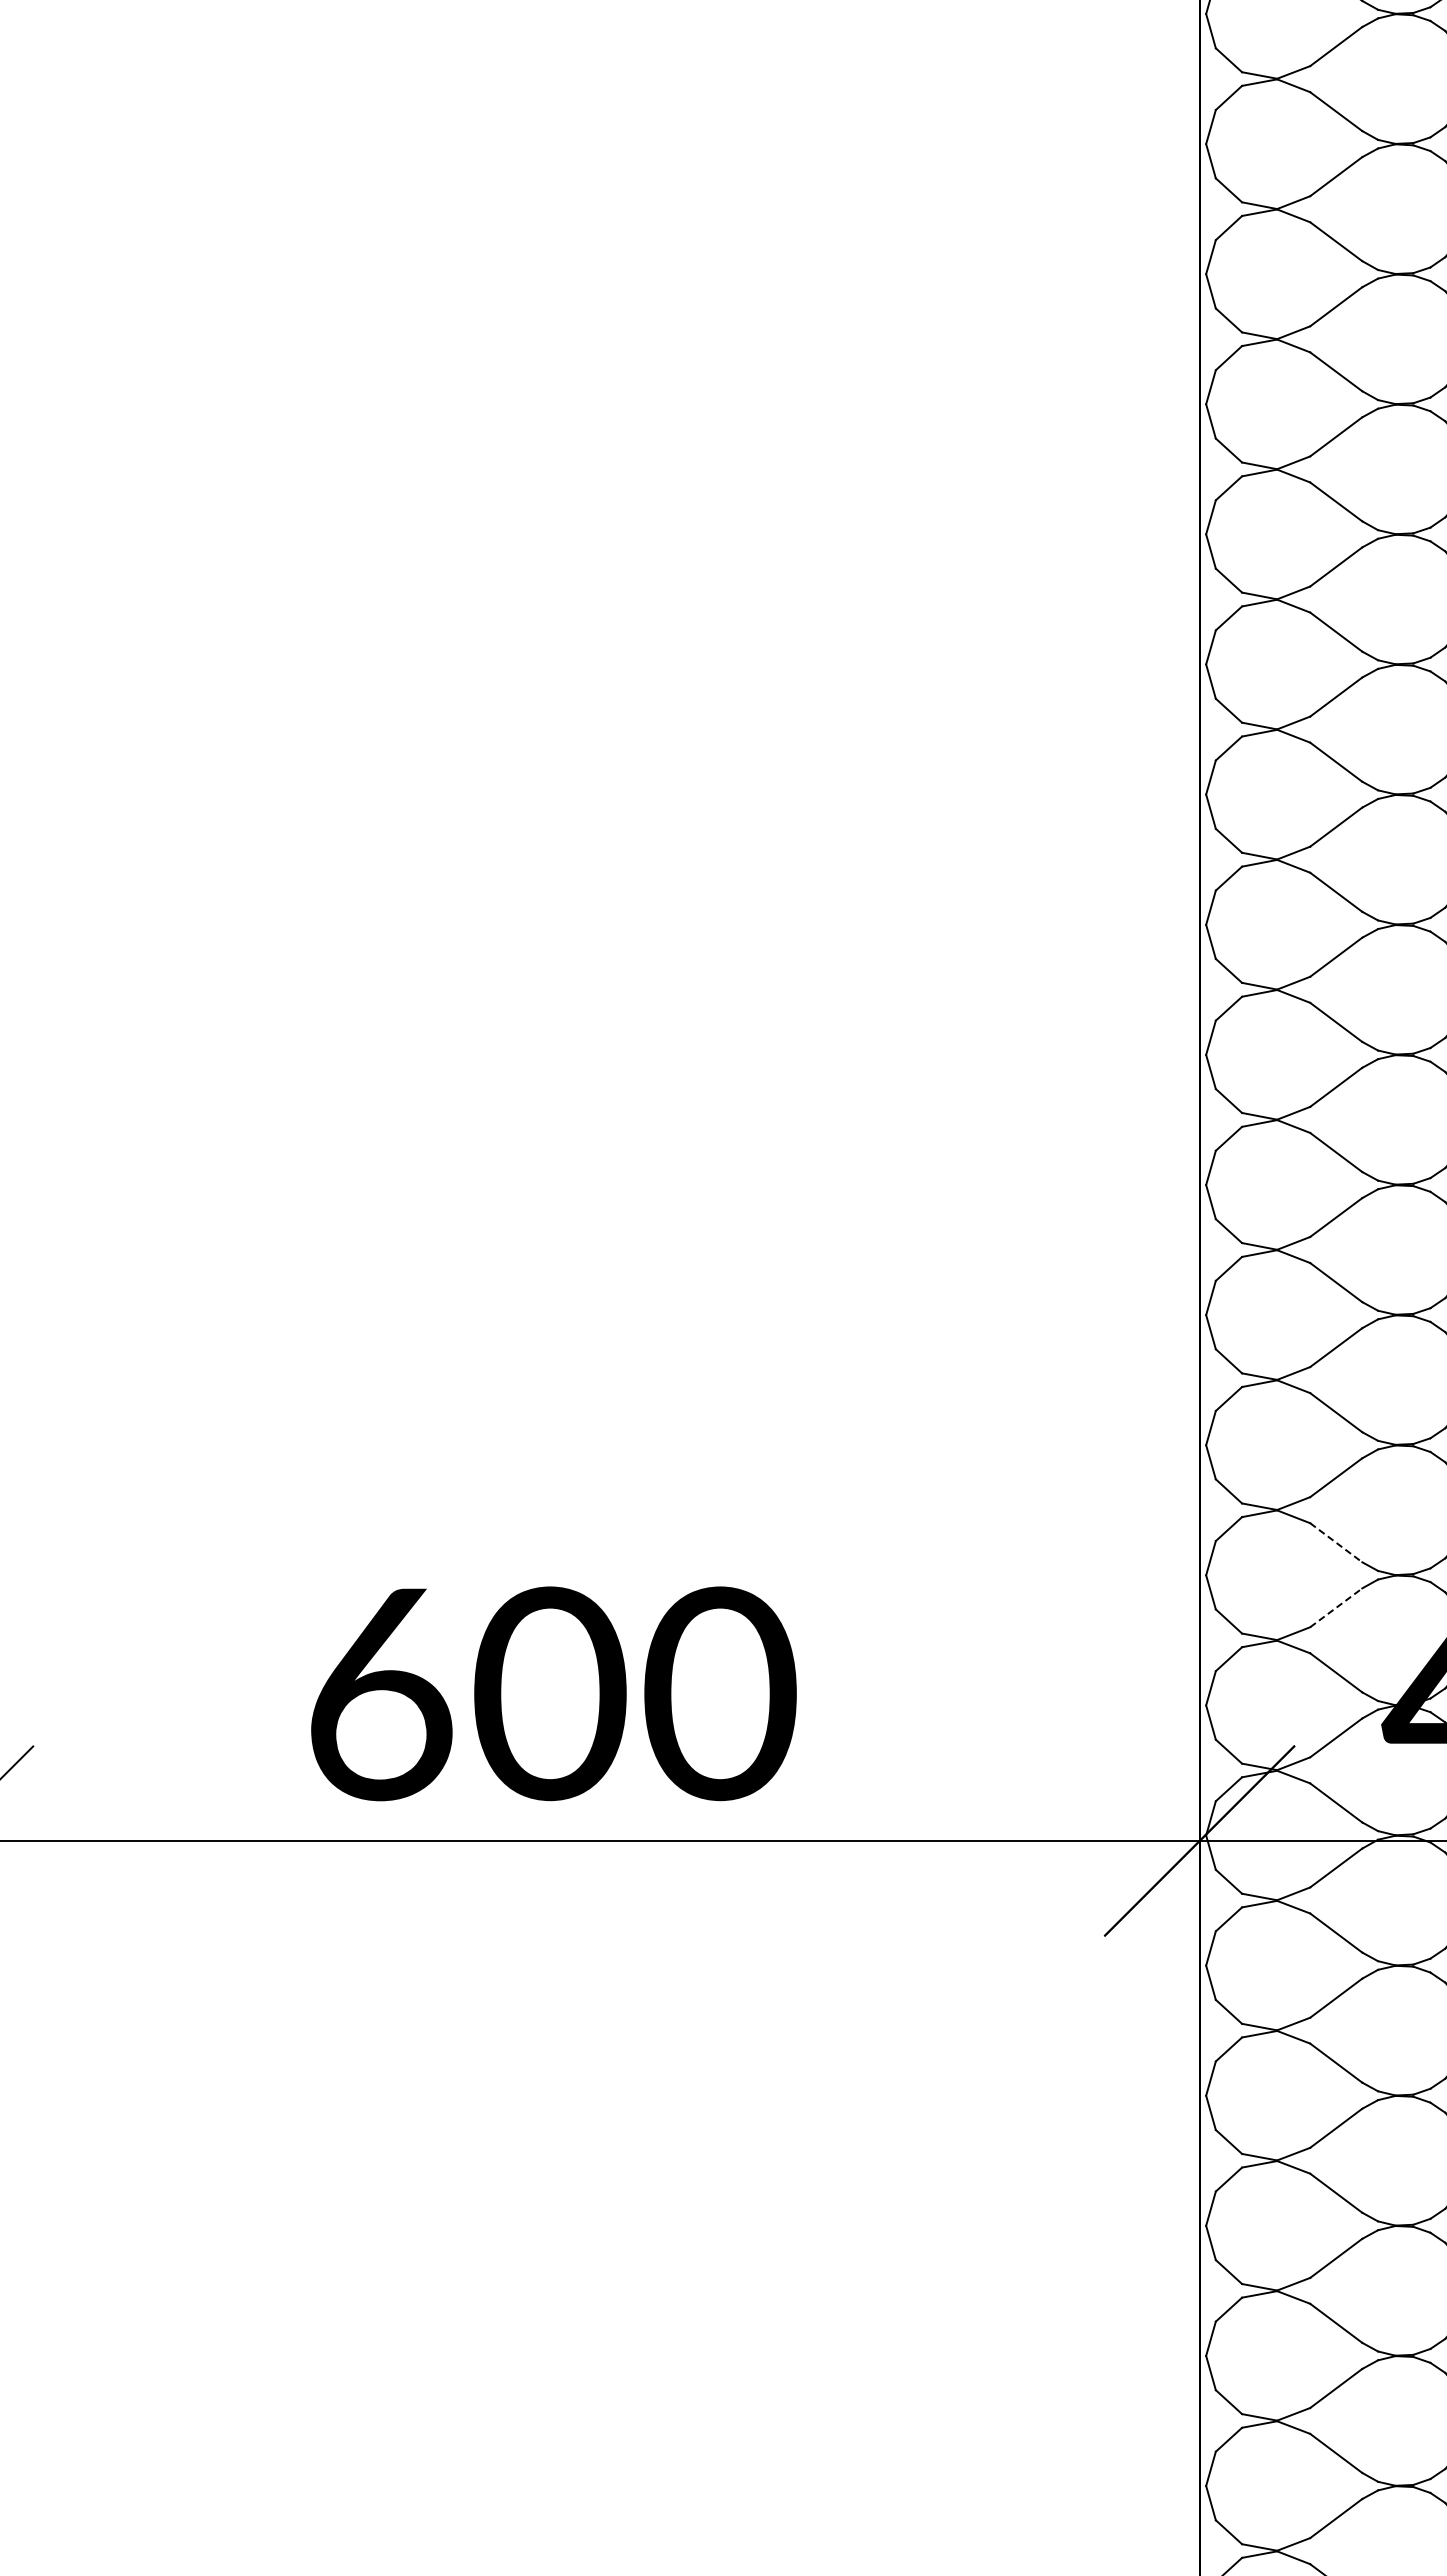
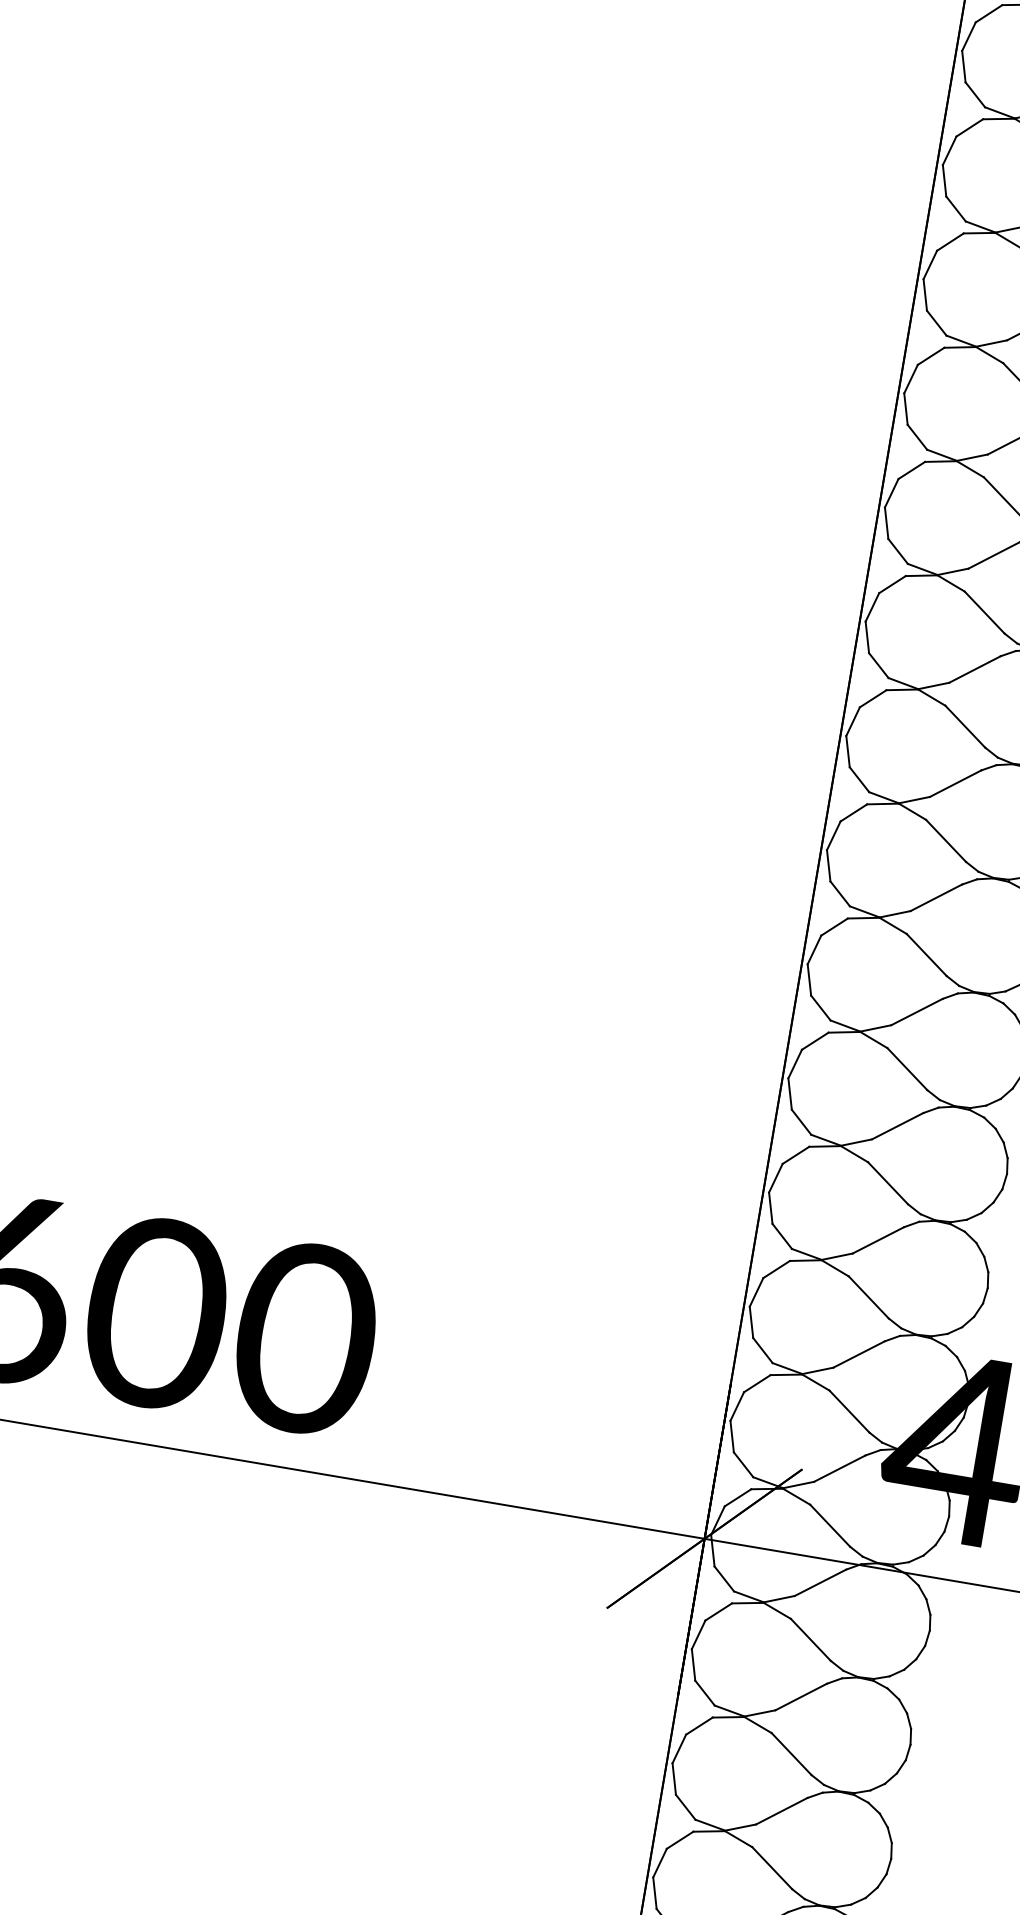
line: (1336, 1542) -> (869, 1297), dashed -> solid
line: (1336, 1607) -> (859, 1354), dashed -> solid

